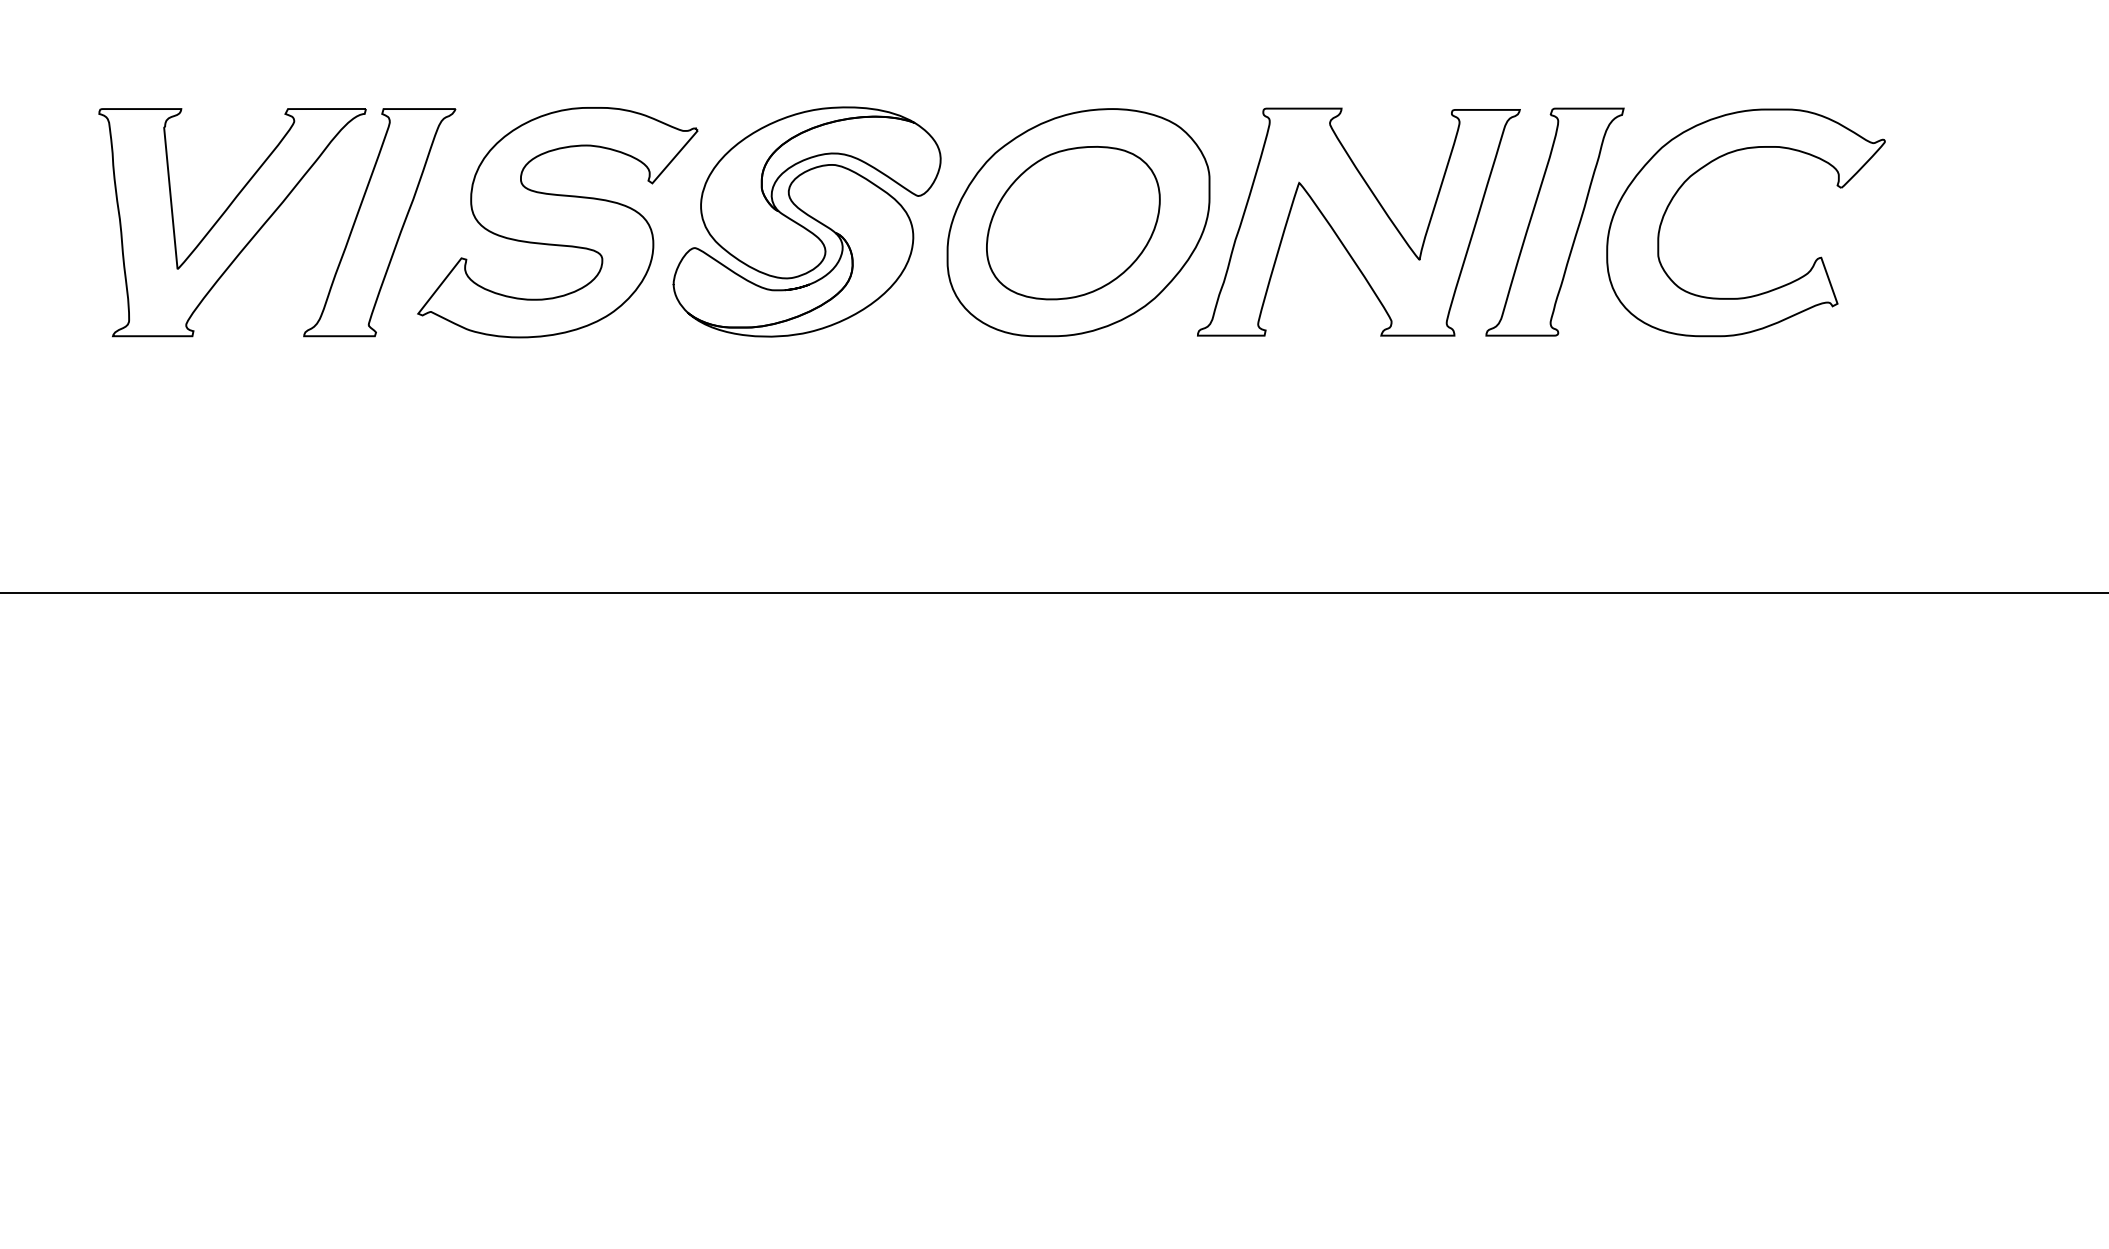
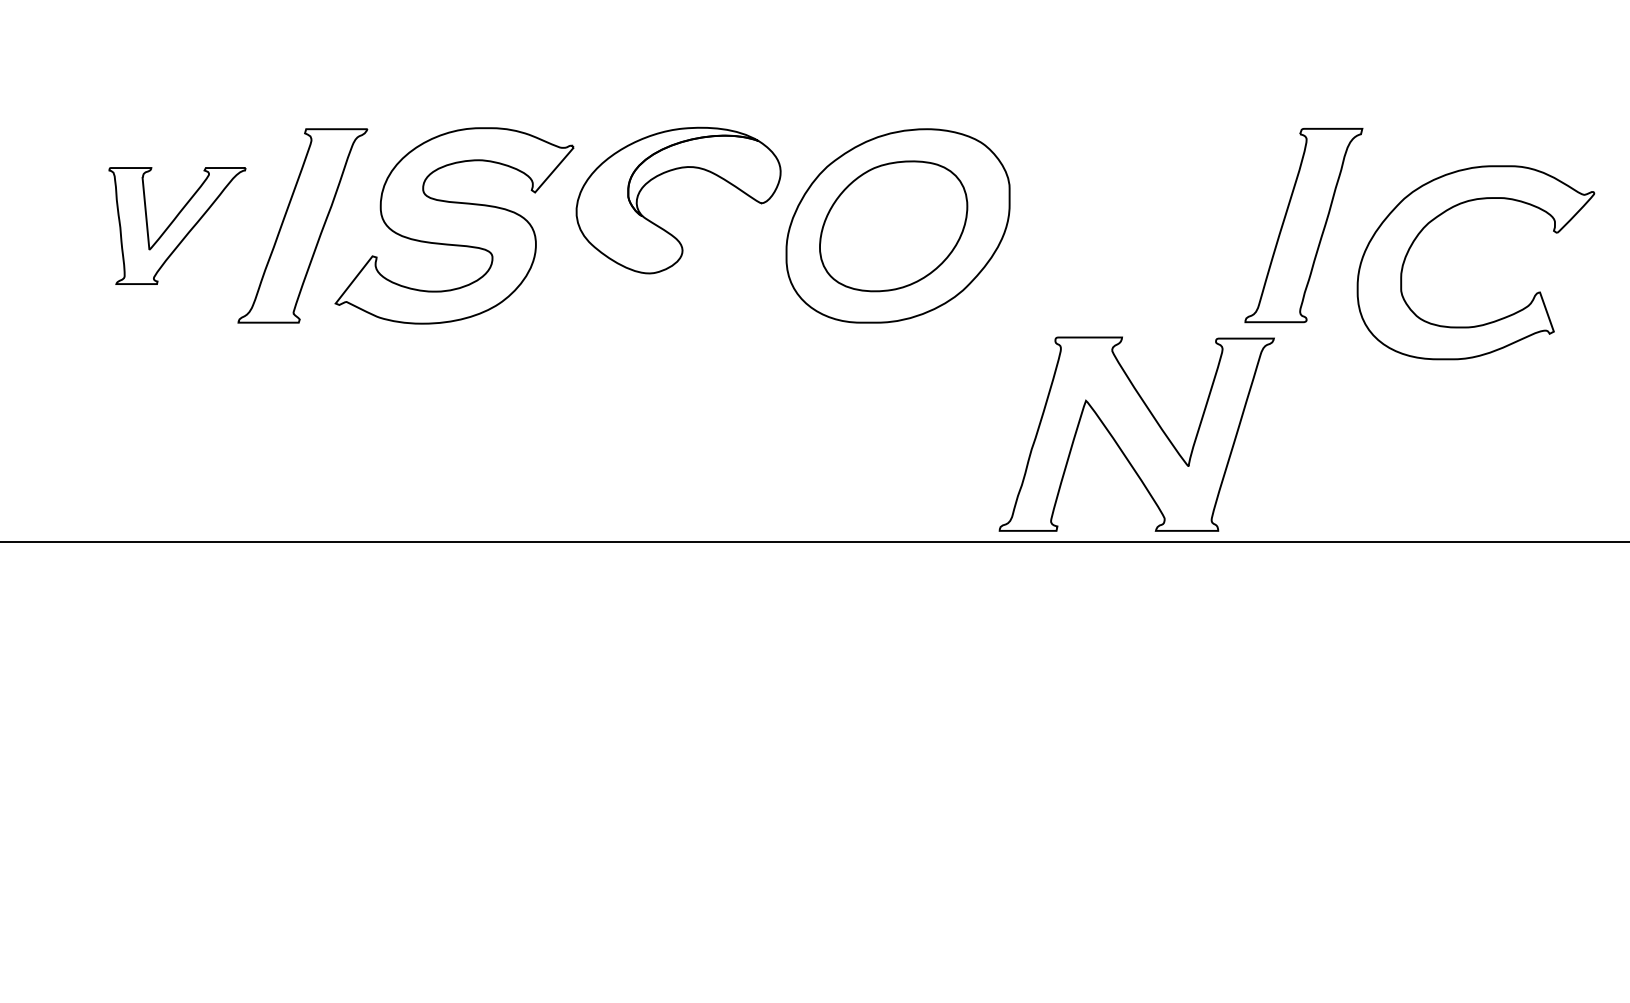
part: (1706, 166) -> (1442, 214), moved
part: (1358, 221) -> (1136, 433), moved
part: (232, 222) -> (177, 225), size x0.6
part: (805, 284) -> (665, 278), removed

